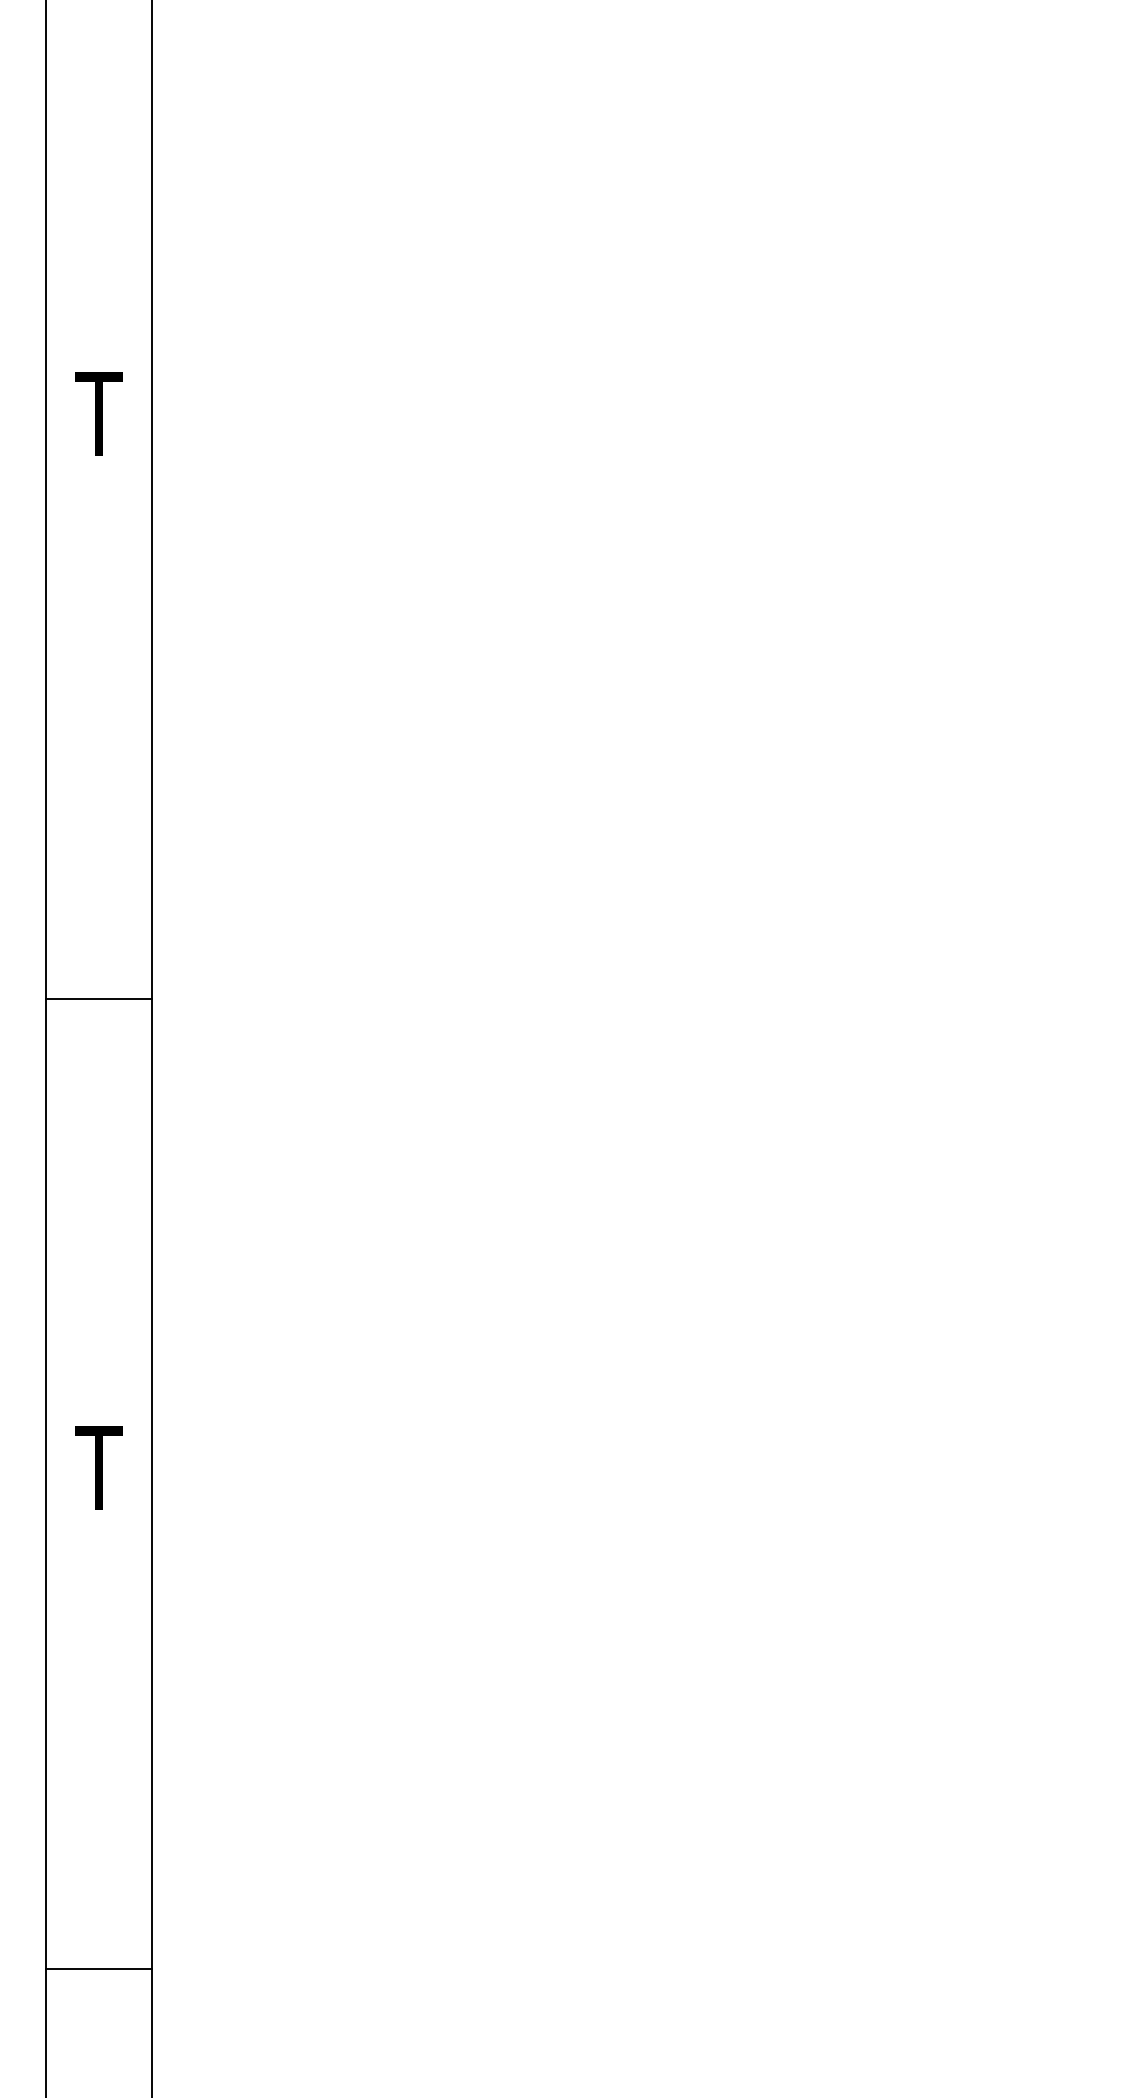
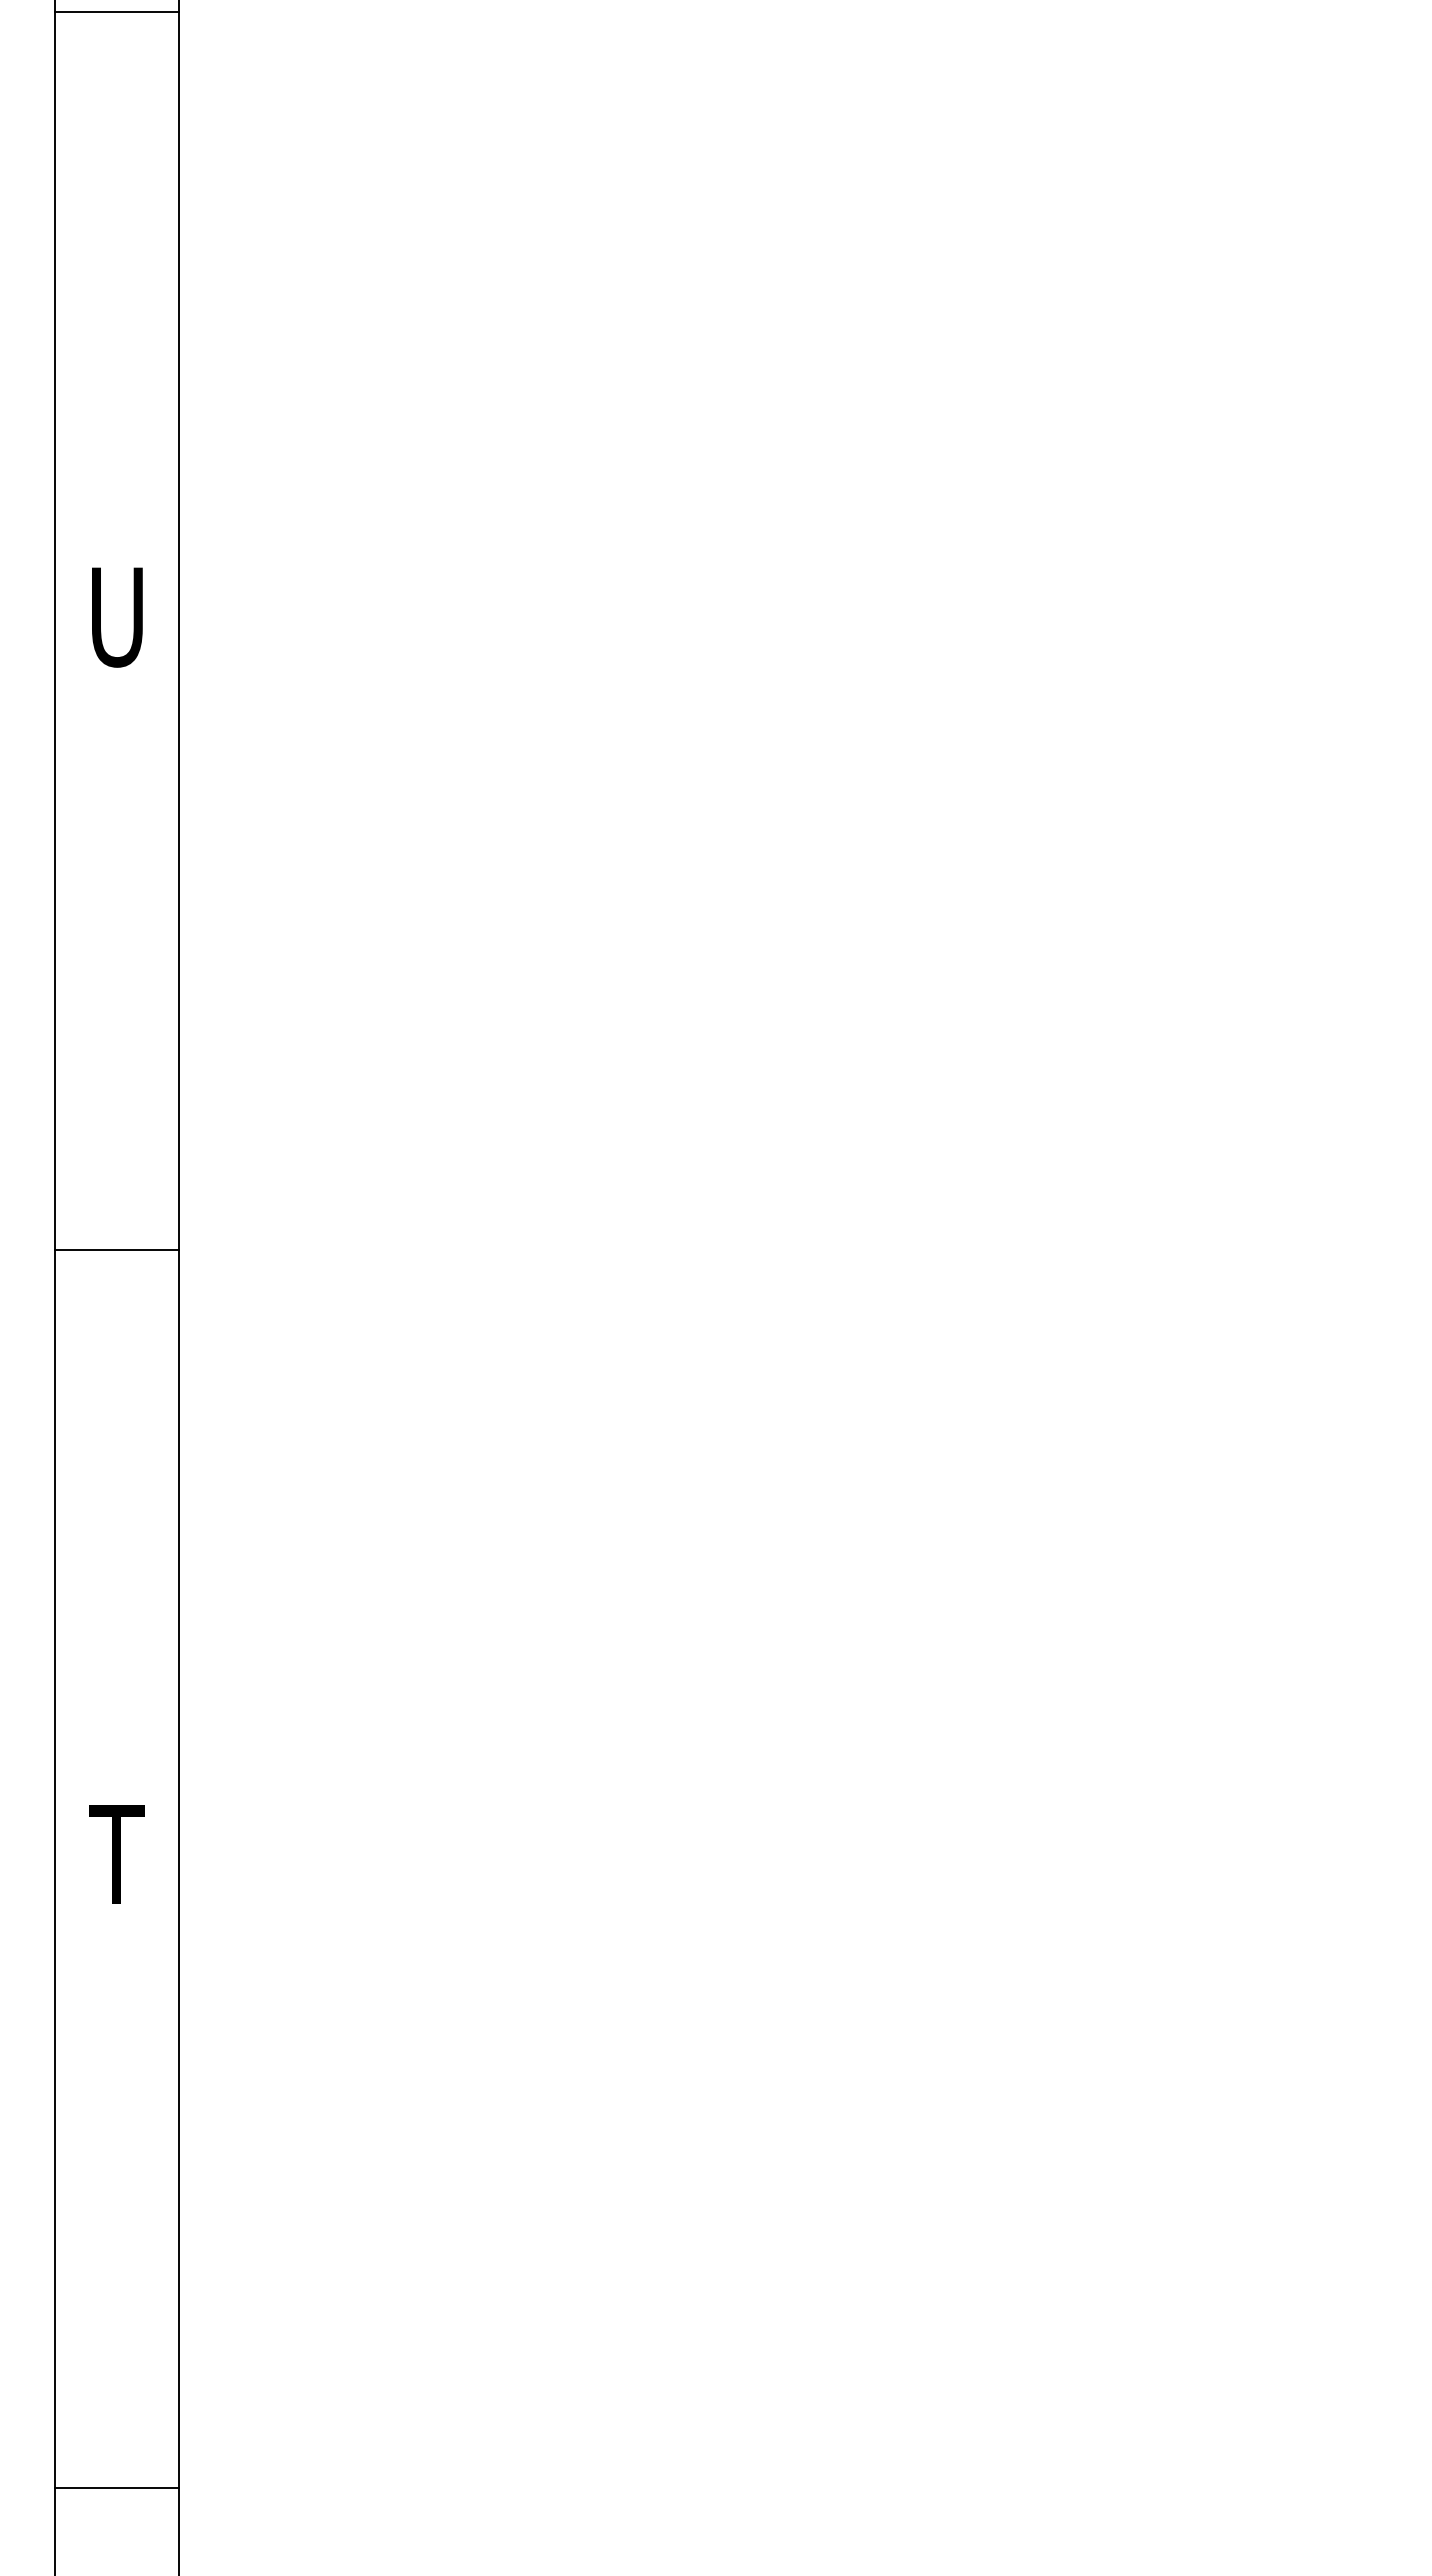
text: (99, 414) -> (117, 617), T -> U
line: (99, 998) -> (117, 1249), moved
line: (99, 1969) -> (117, 2487), moved

